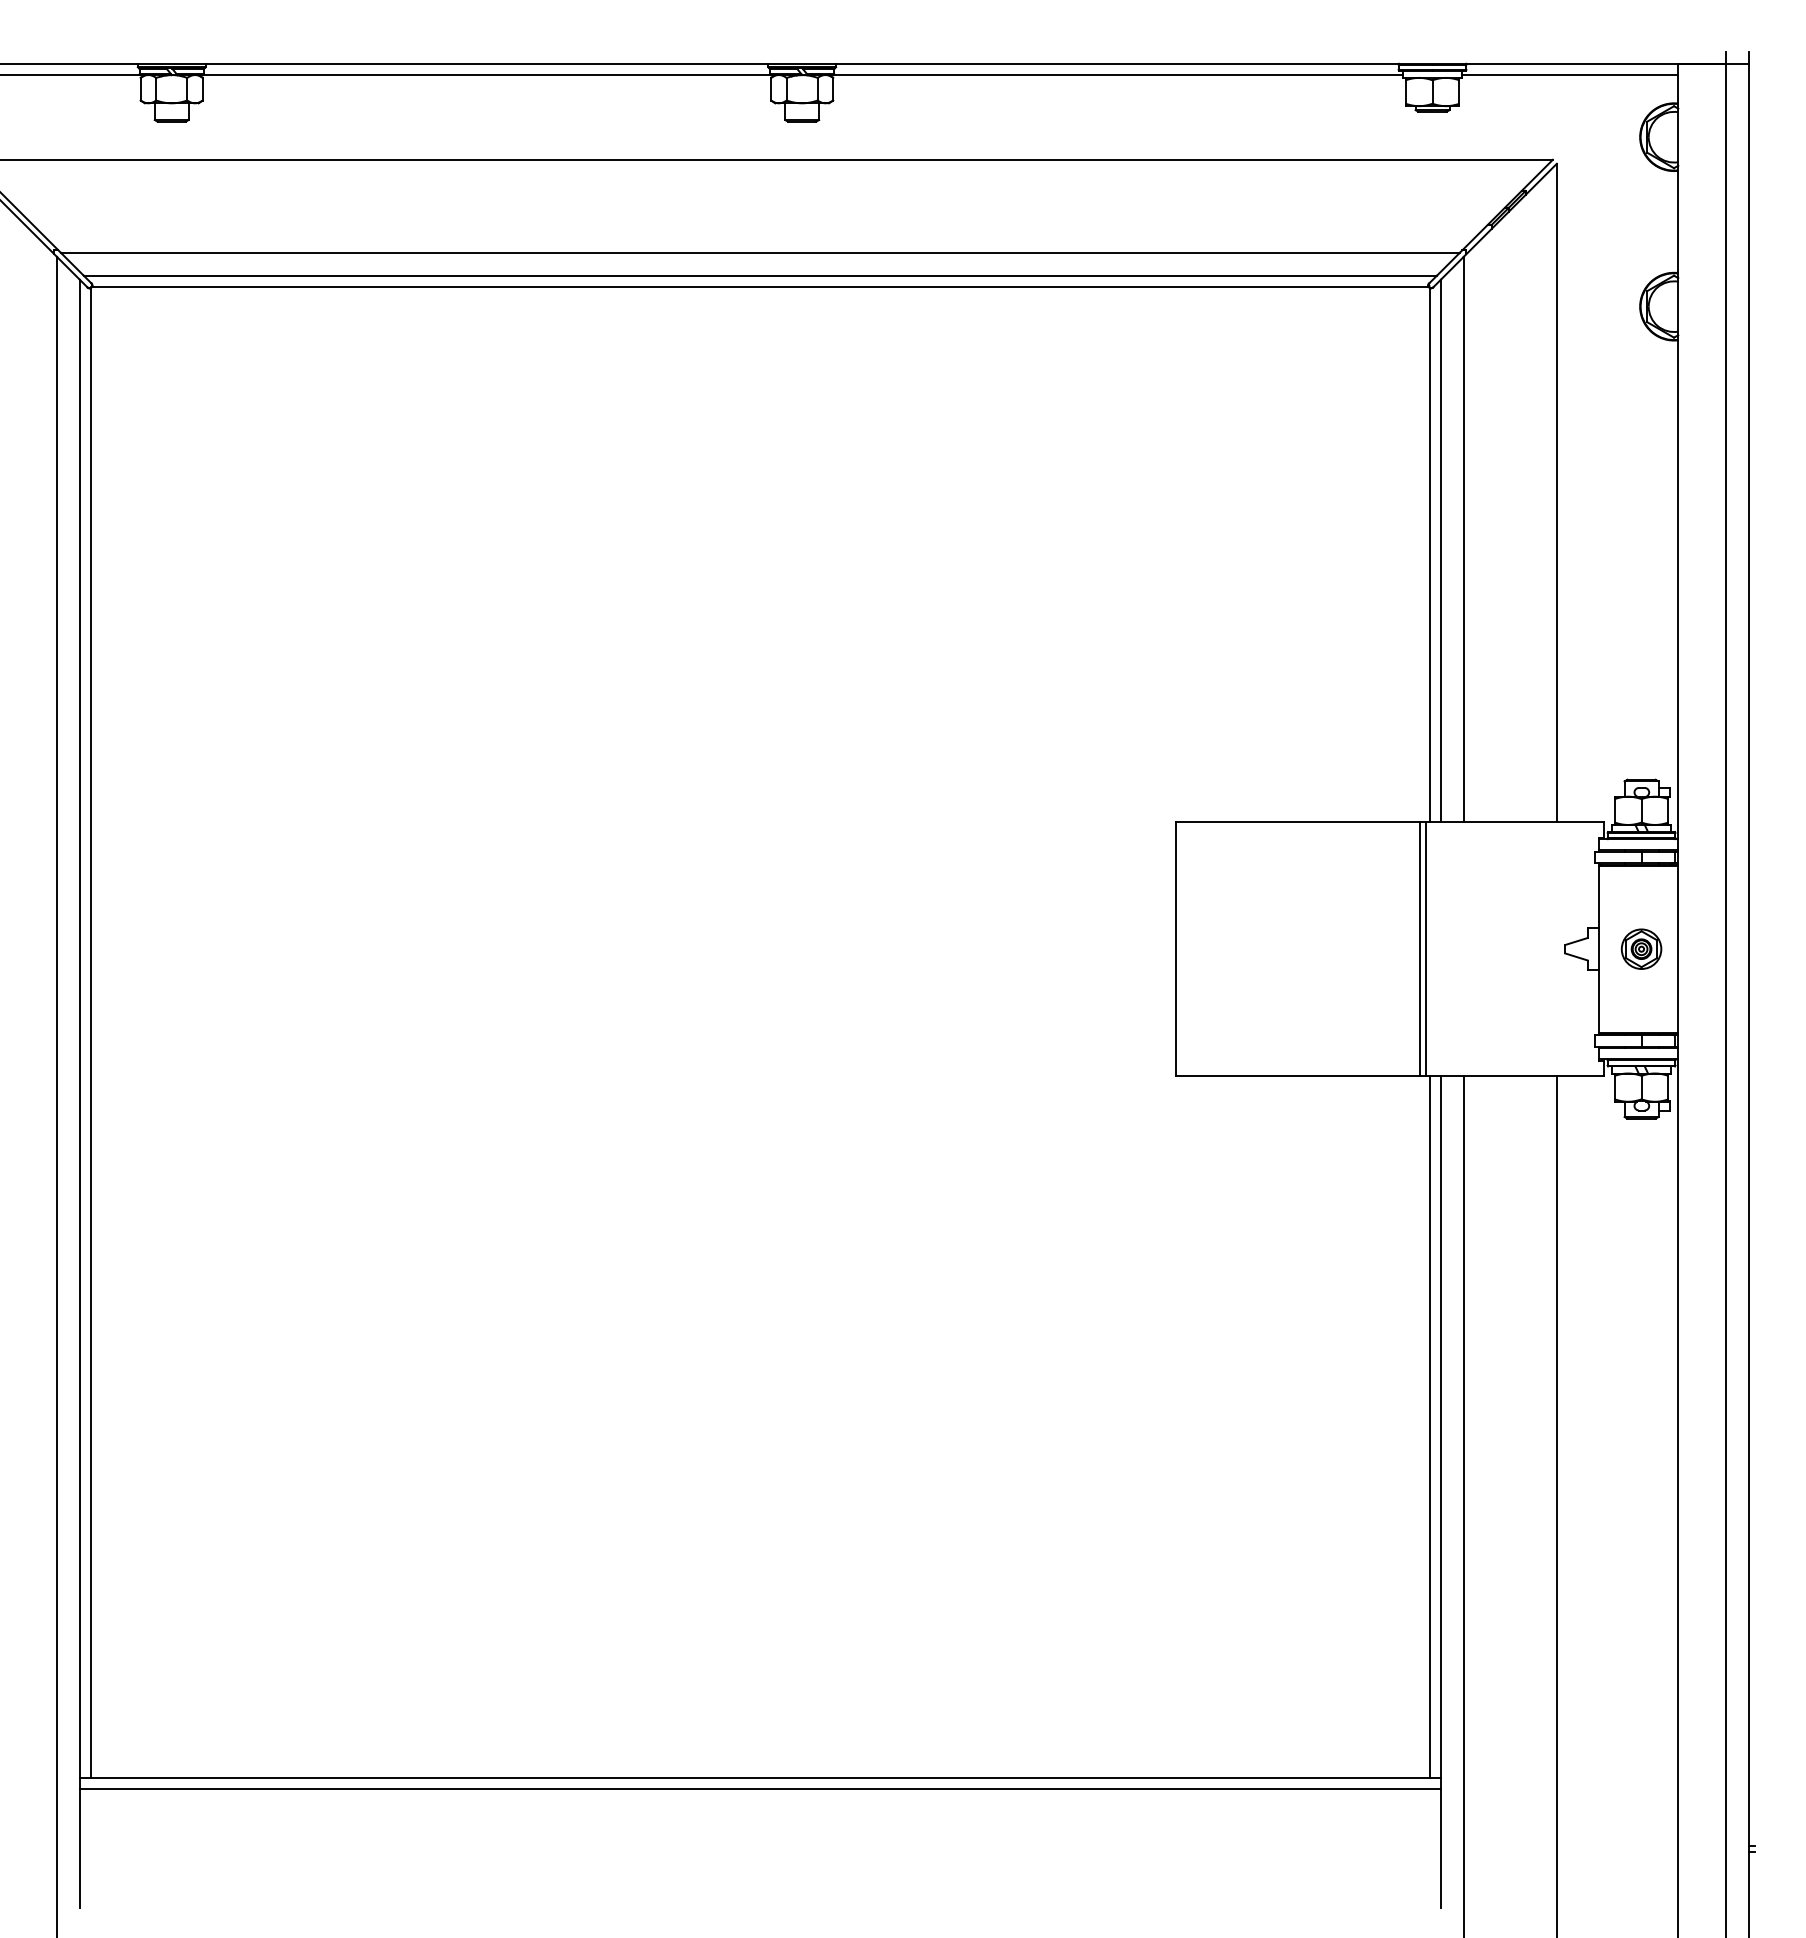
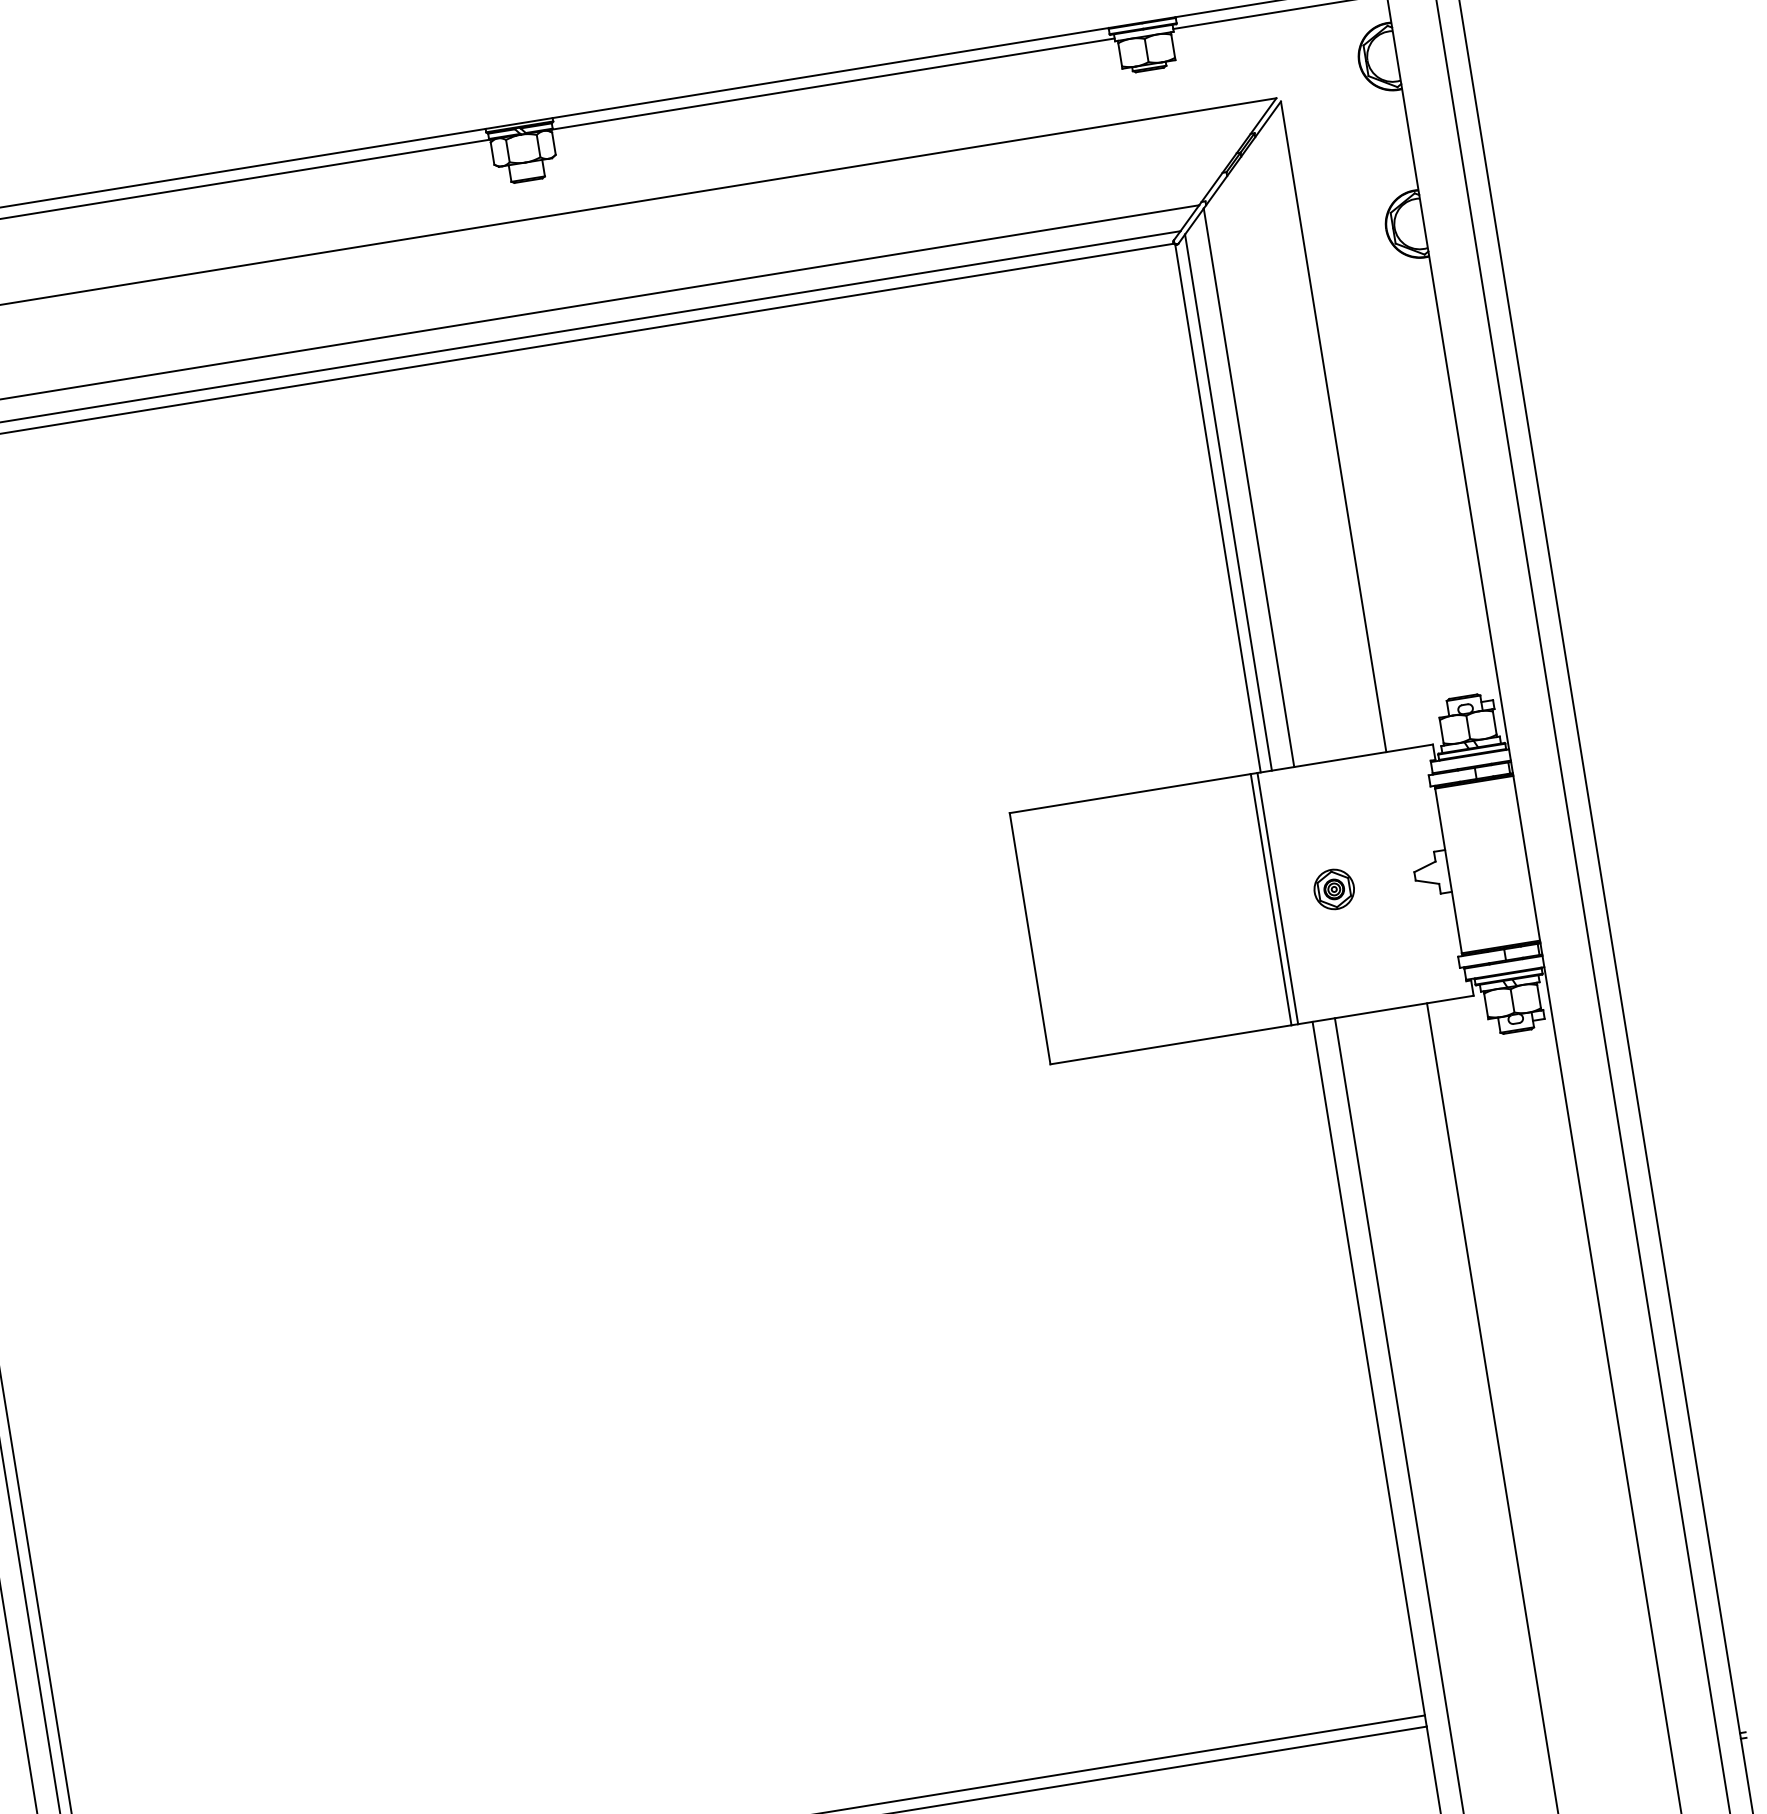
part: (1641, 948) -> (1334, 888), moved
line: (1429, 1427) -> (1357, 1370), removed

